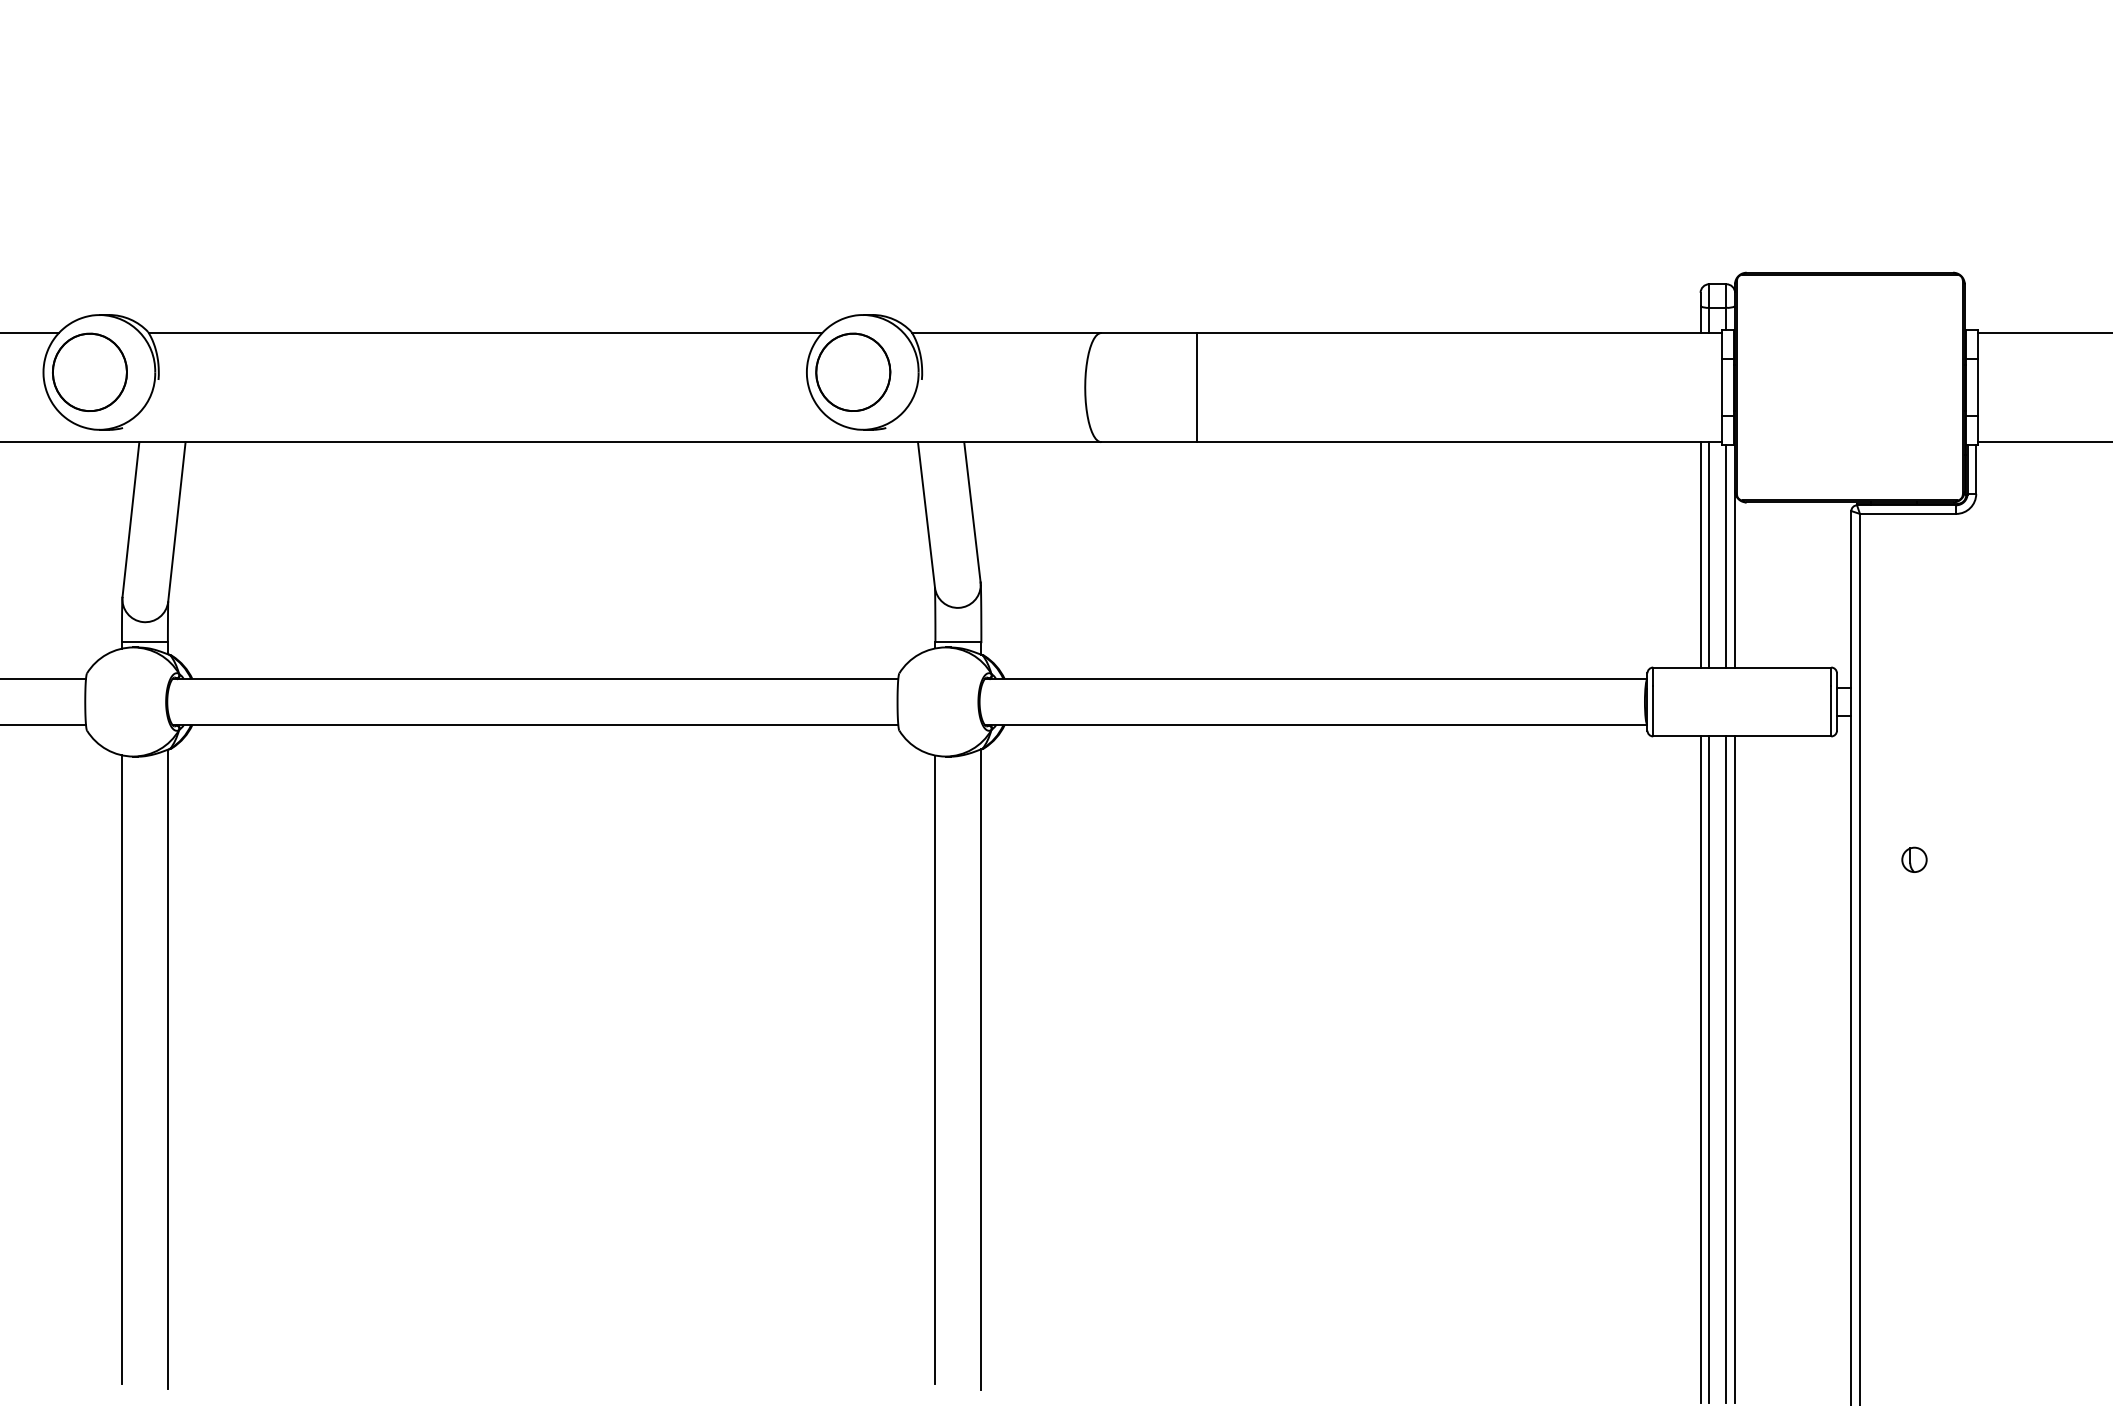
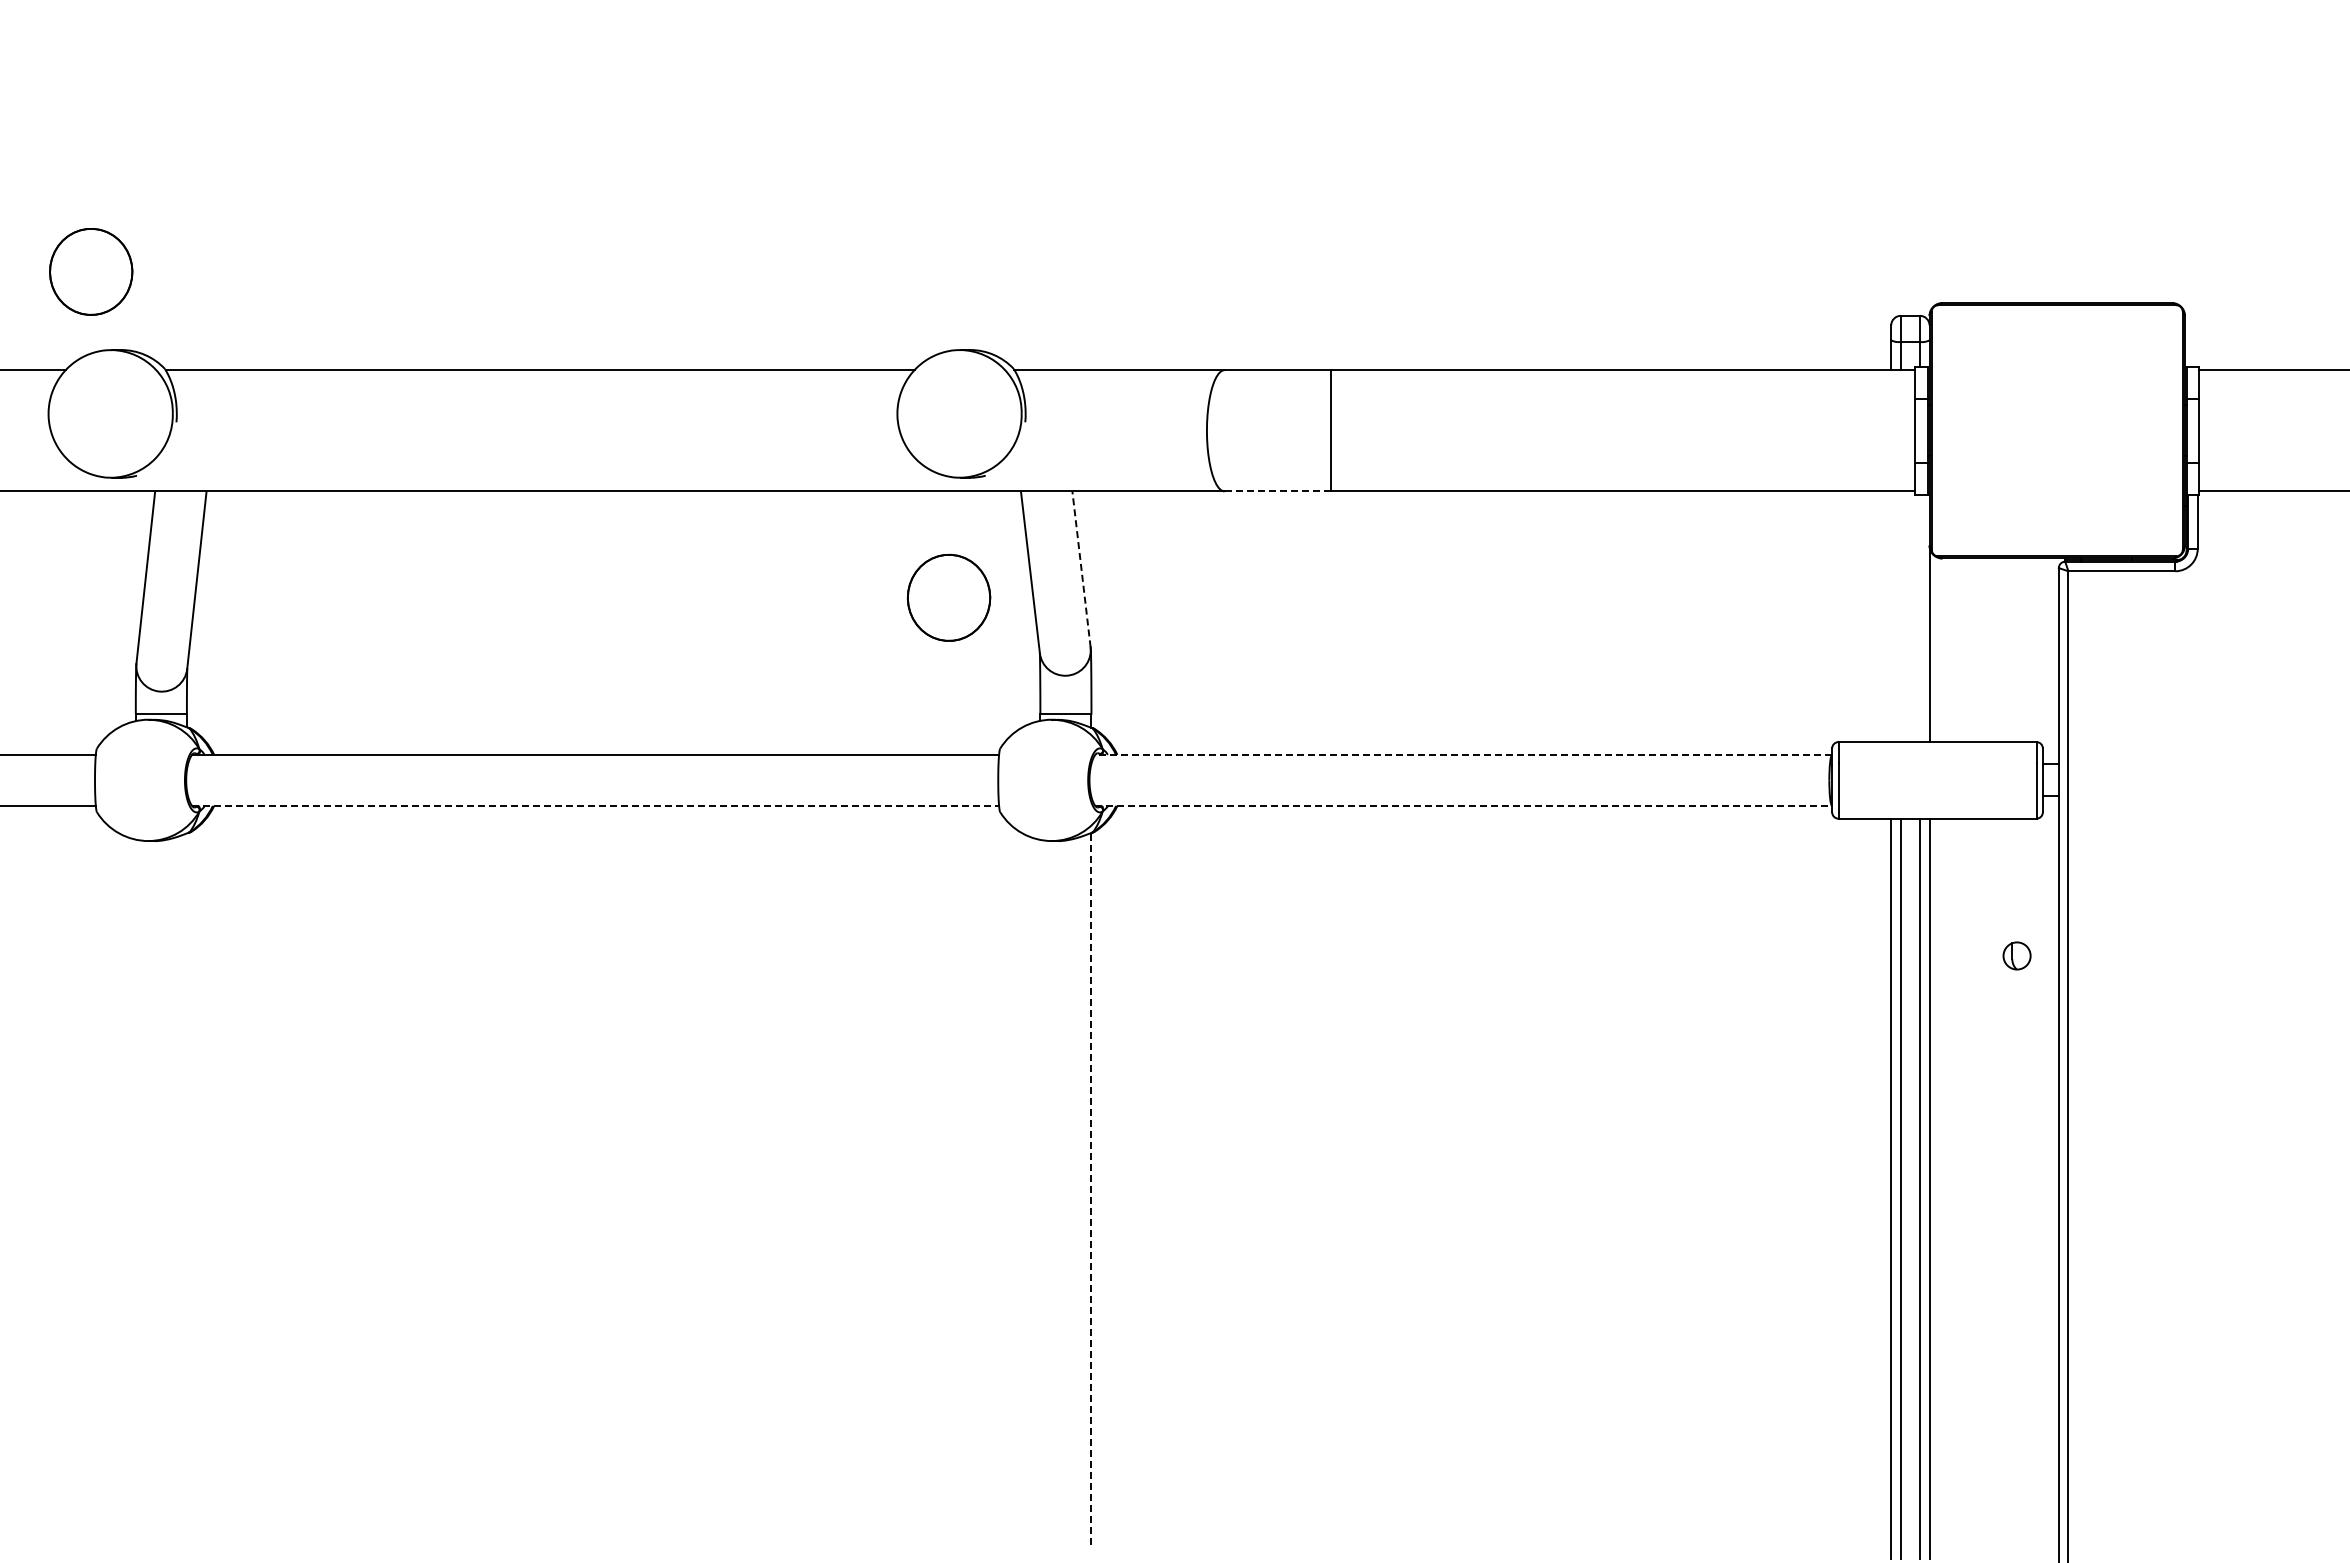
part: (90, 372) -> (91, 271), moved
part: (852, 372) -> (948, 597), moved
line: (1149, 442) -> (1278, 491), solid -> dashed
line: (972, 511) -> (1081, 568), solid -> dashed
line: (1700, 554) -> (1891, 616), removed
line: (1708, 554) -> (1900, 616), removed
line: (1726, 556) -> (1919, 618), removed
line: (1315, 678) -> (1463, 754), solid -> dashed
line: (536, 724) -> (596, 805), solid -> dashed
line: (1316, 724) -> (1464, 805), solid -> dashed
part: (1913, 859) -> (2016, 955), moved
line: (121, 1069) -> (135, 1188), removed
line: (167, 1069) -> (186, 1188), removed
line: (935, 1069) -> (1040, 1188), removed
line: (981, 1069) -> (1091, 1188), solid -> dashed

